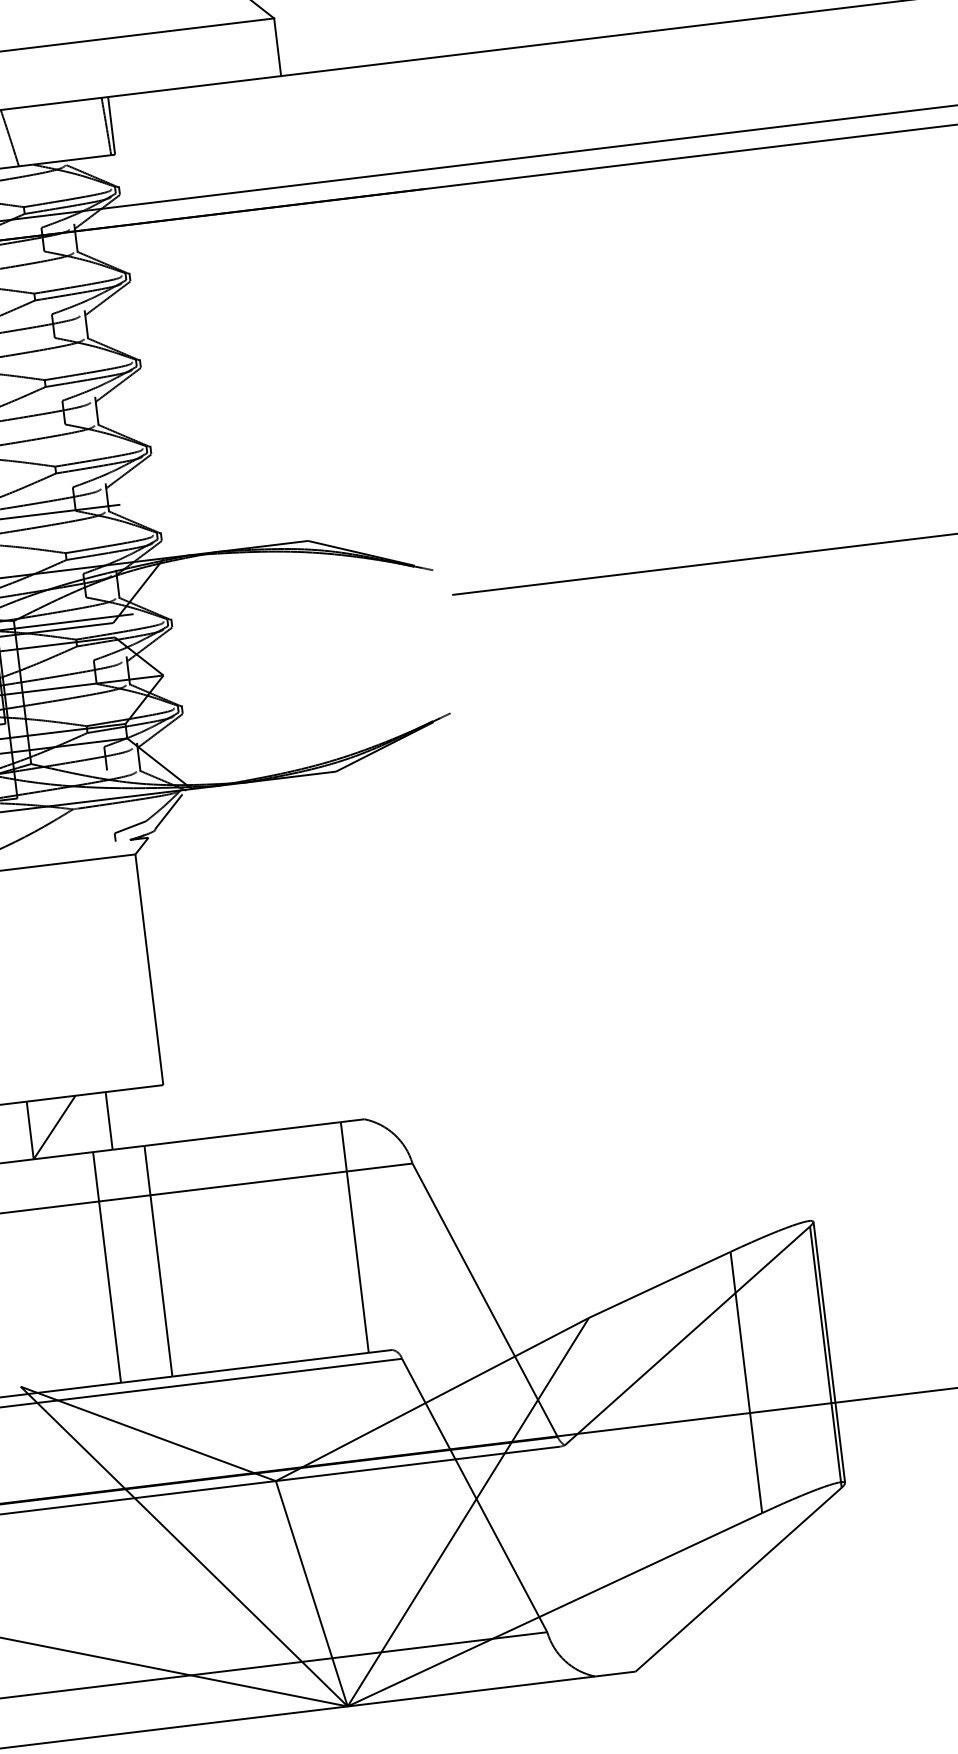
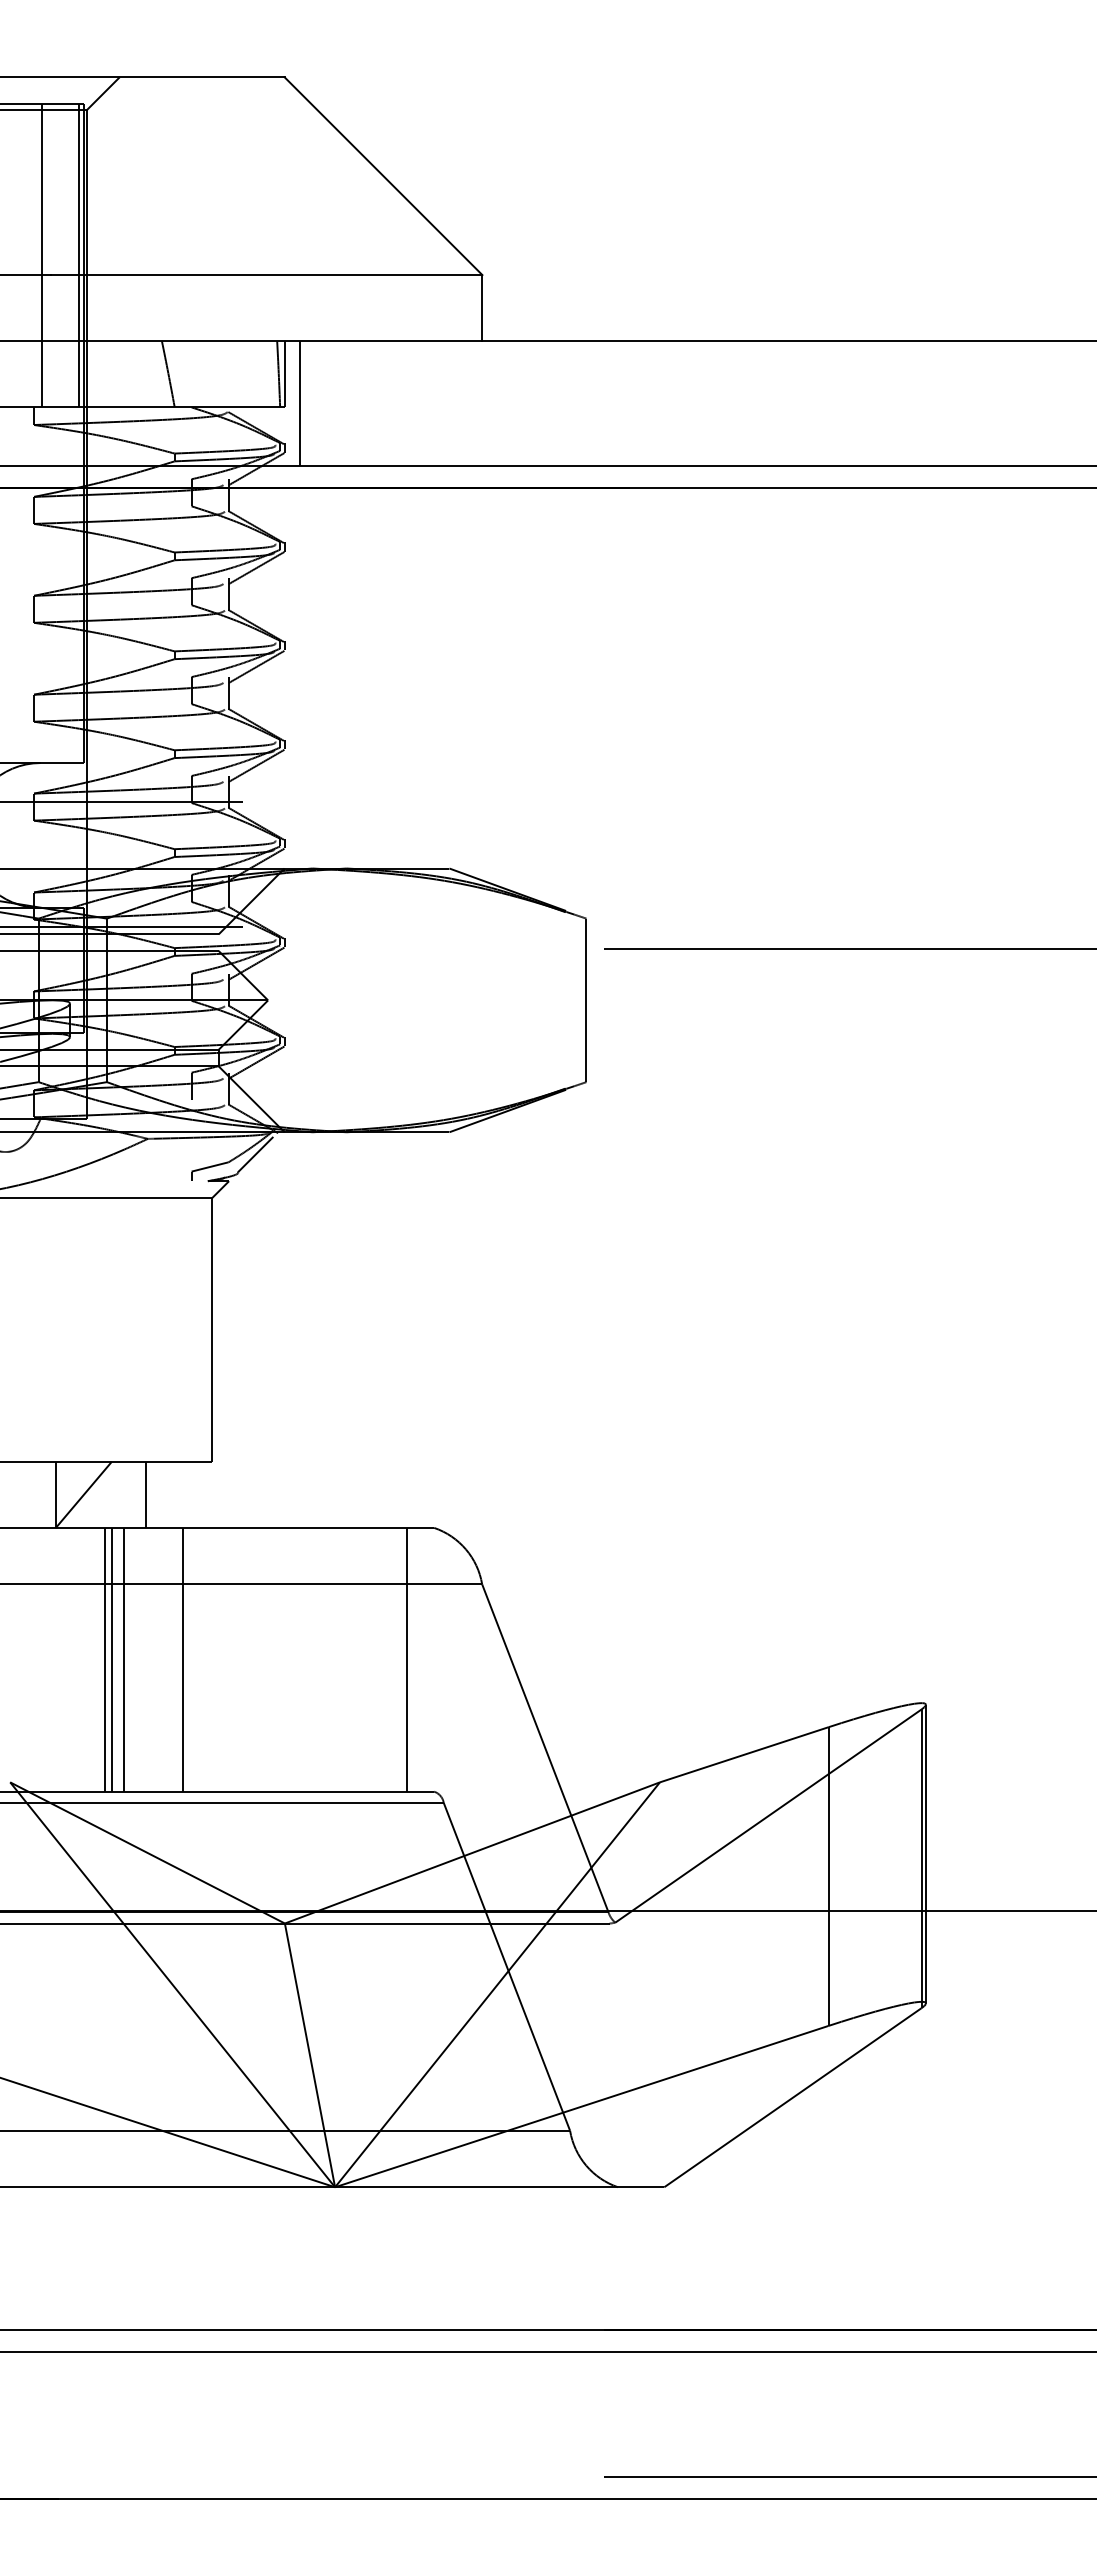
line: (128, 150) -> (300, 403), added
line: (441, 641) -> (586, 1000), added
line: (97, 1268) -> (112, 1659), added
line: (91, 1269) -> (105, 1659), added

